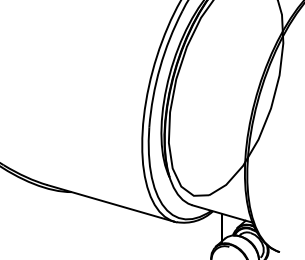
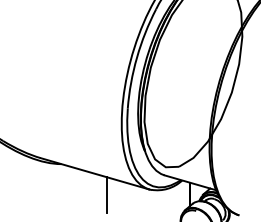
line: (124, 228) -> (106, 195), added

